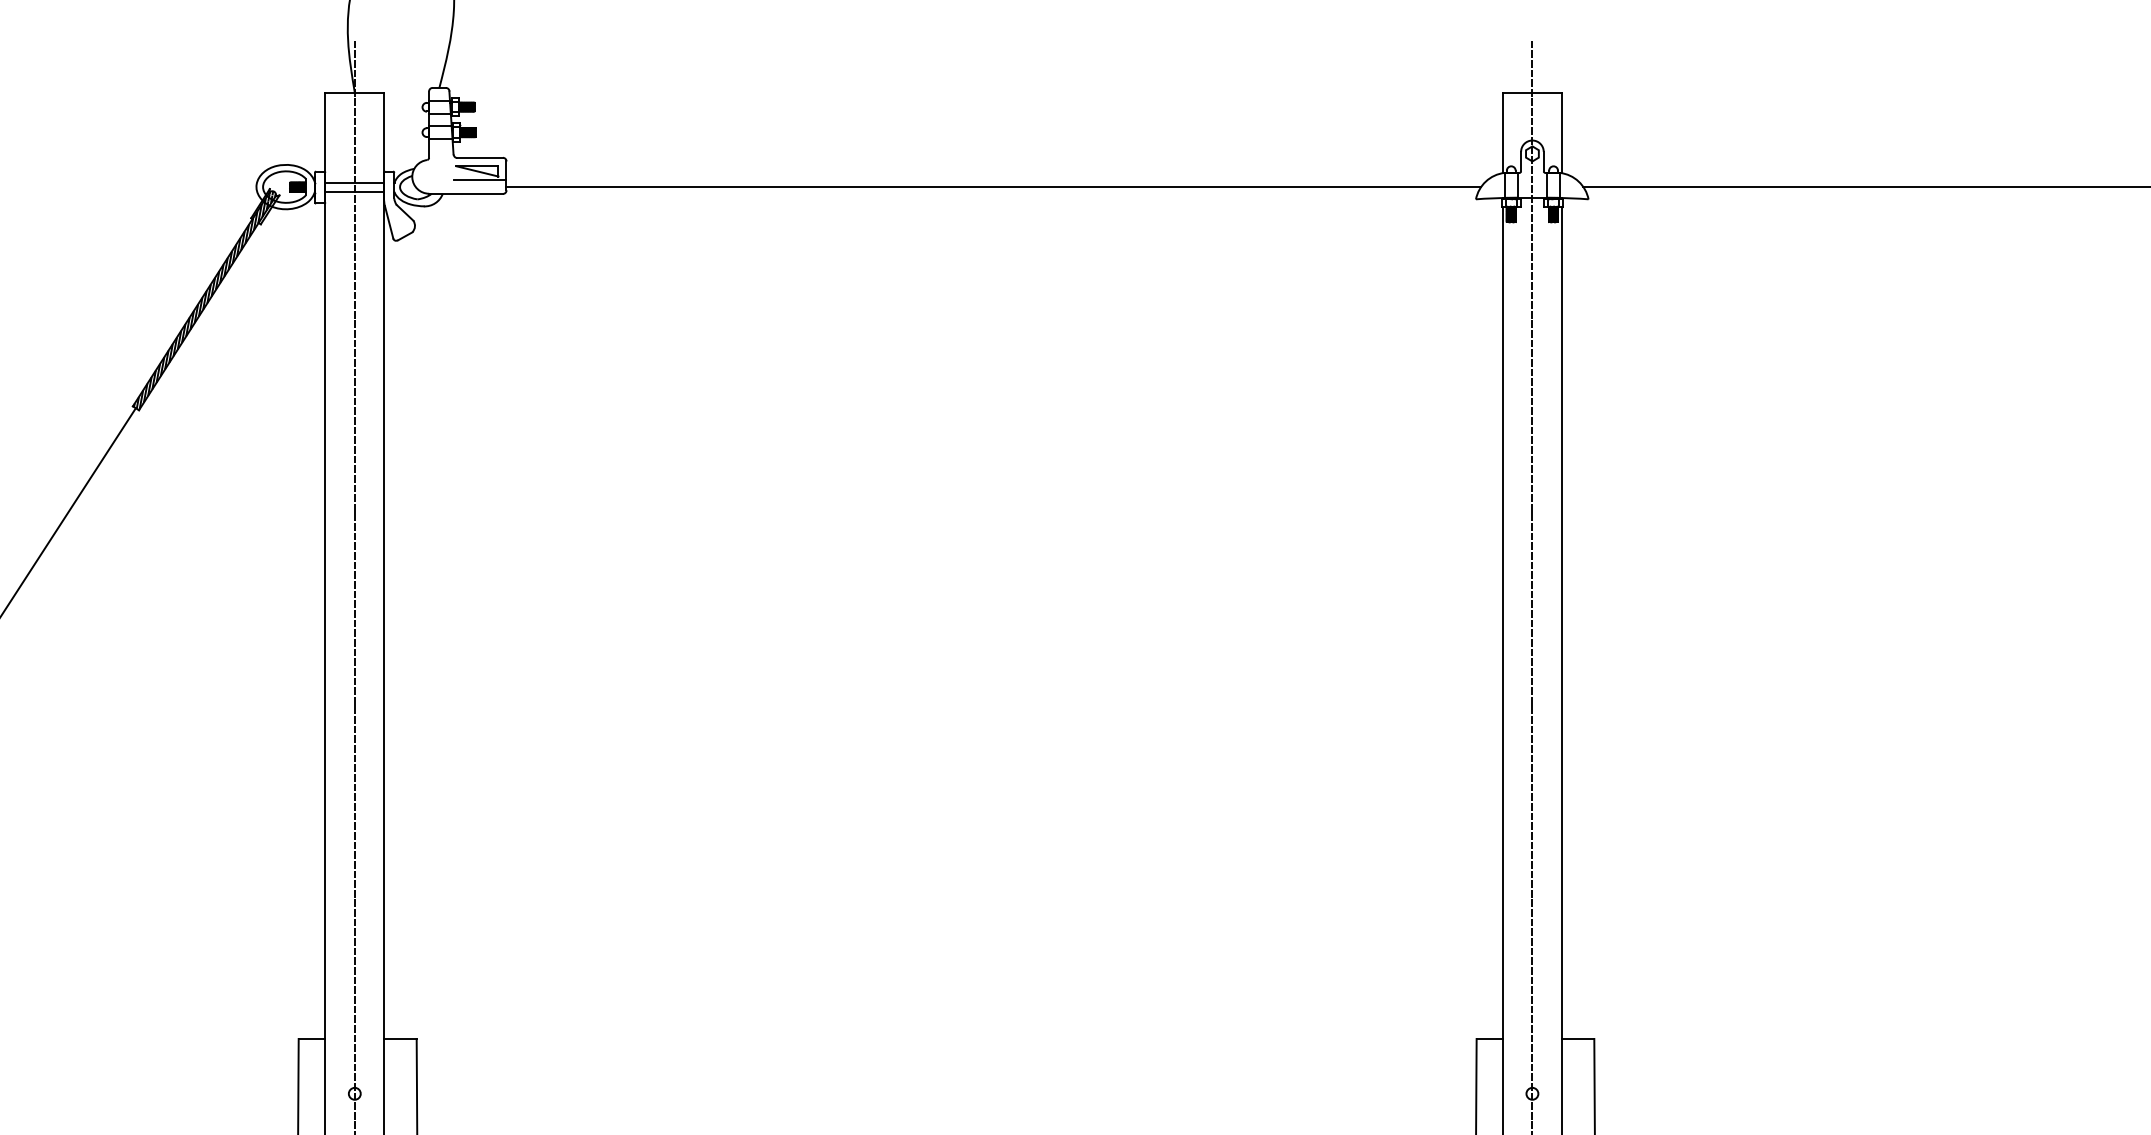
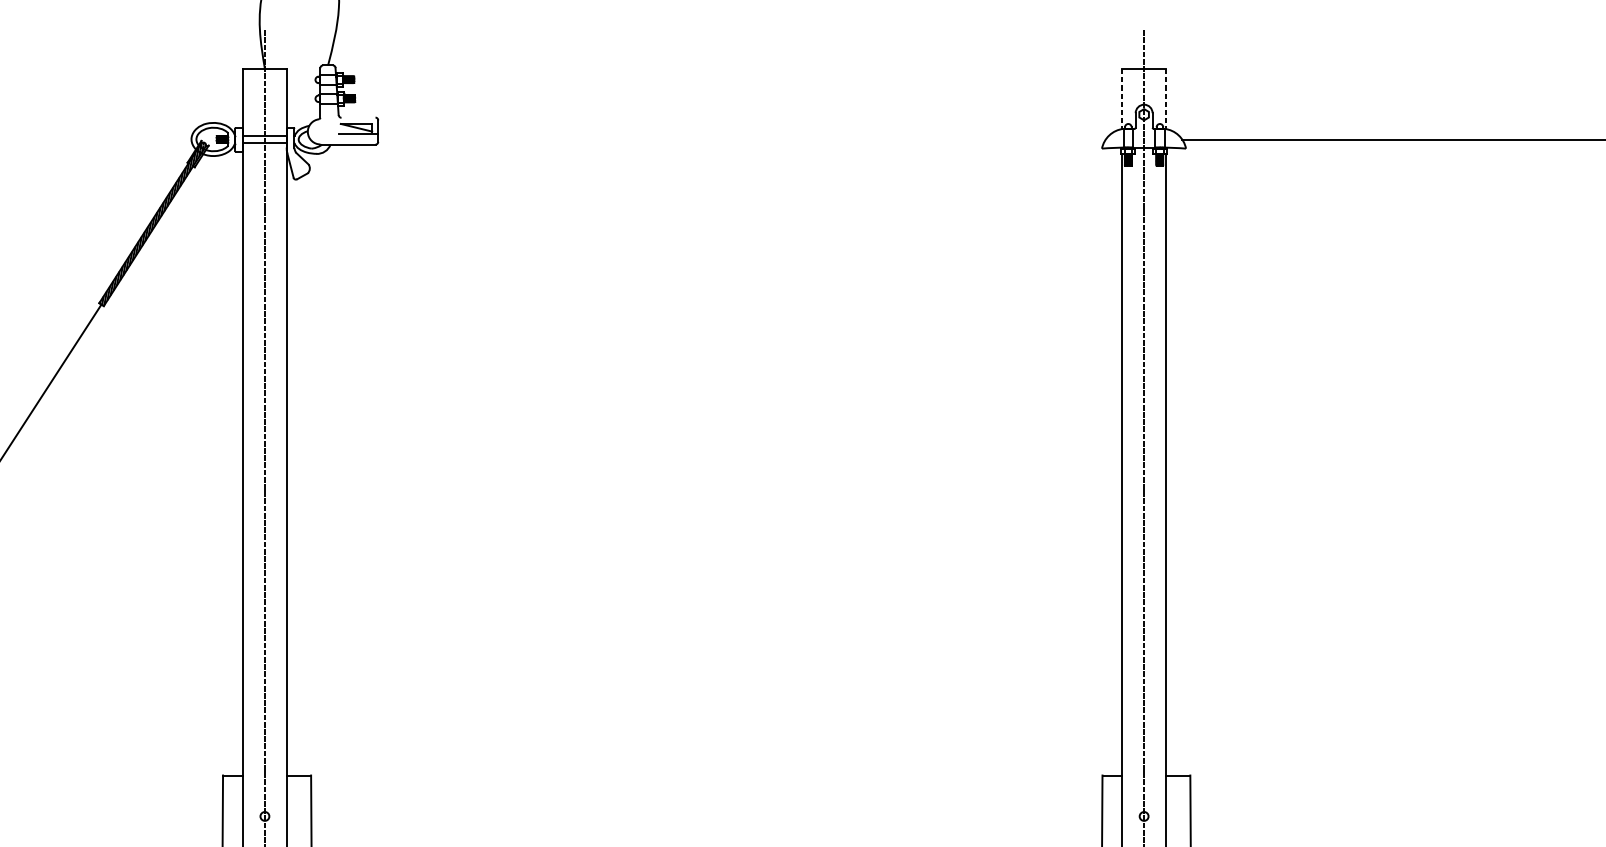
line: (1503, 133) -> (1122, 99), solid -> dashed
line: (1561, 133) -> (1165, 99), solid -> dashed
line: (479, 157) -> (358, 117), removed
line: (993, 187) -> (741, 139), removed

